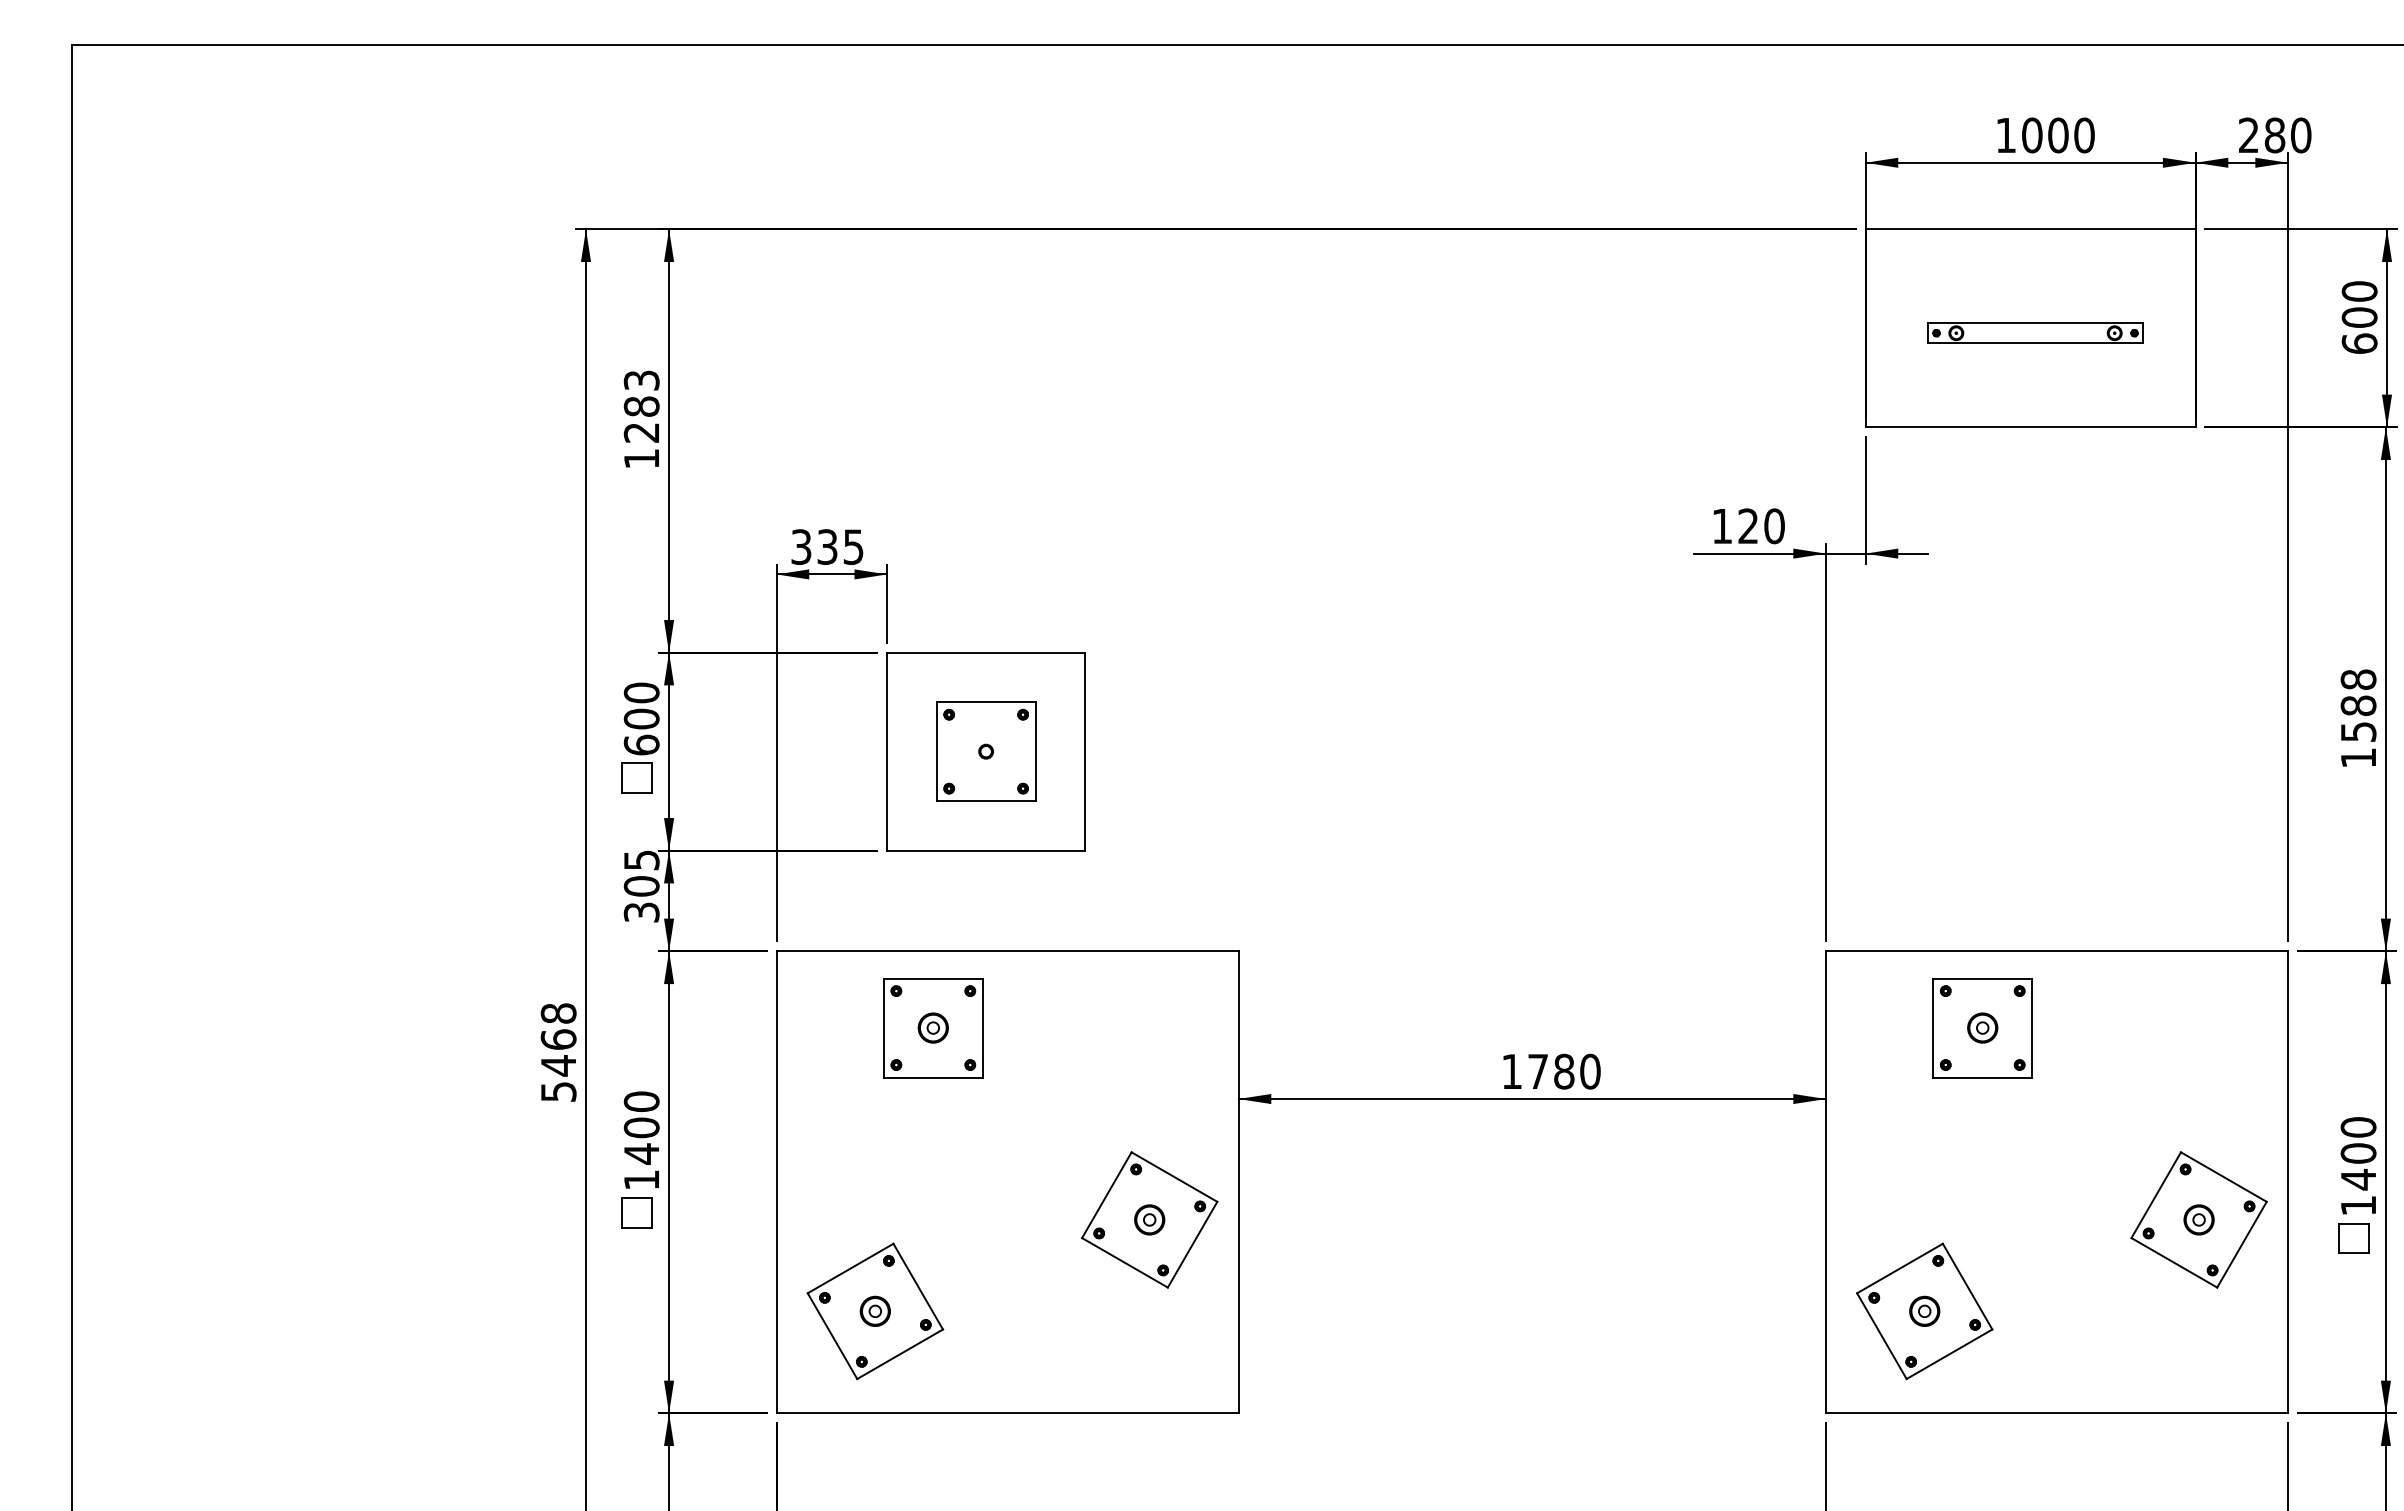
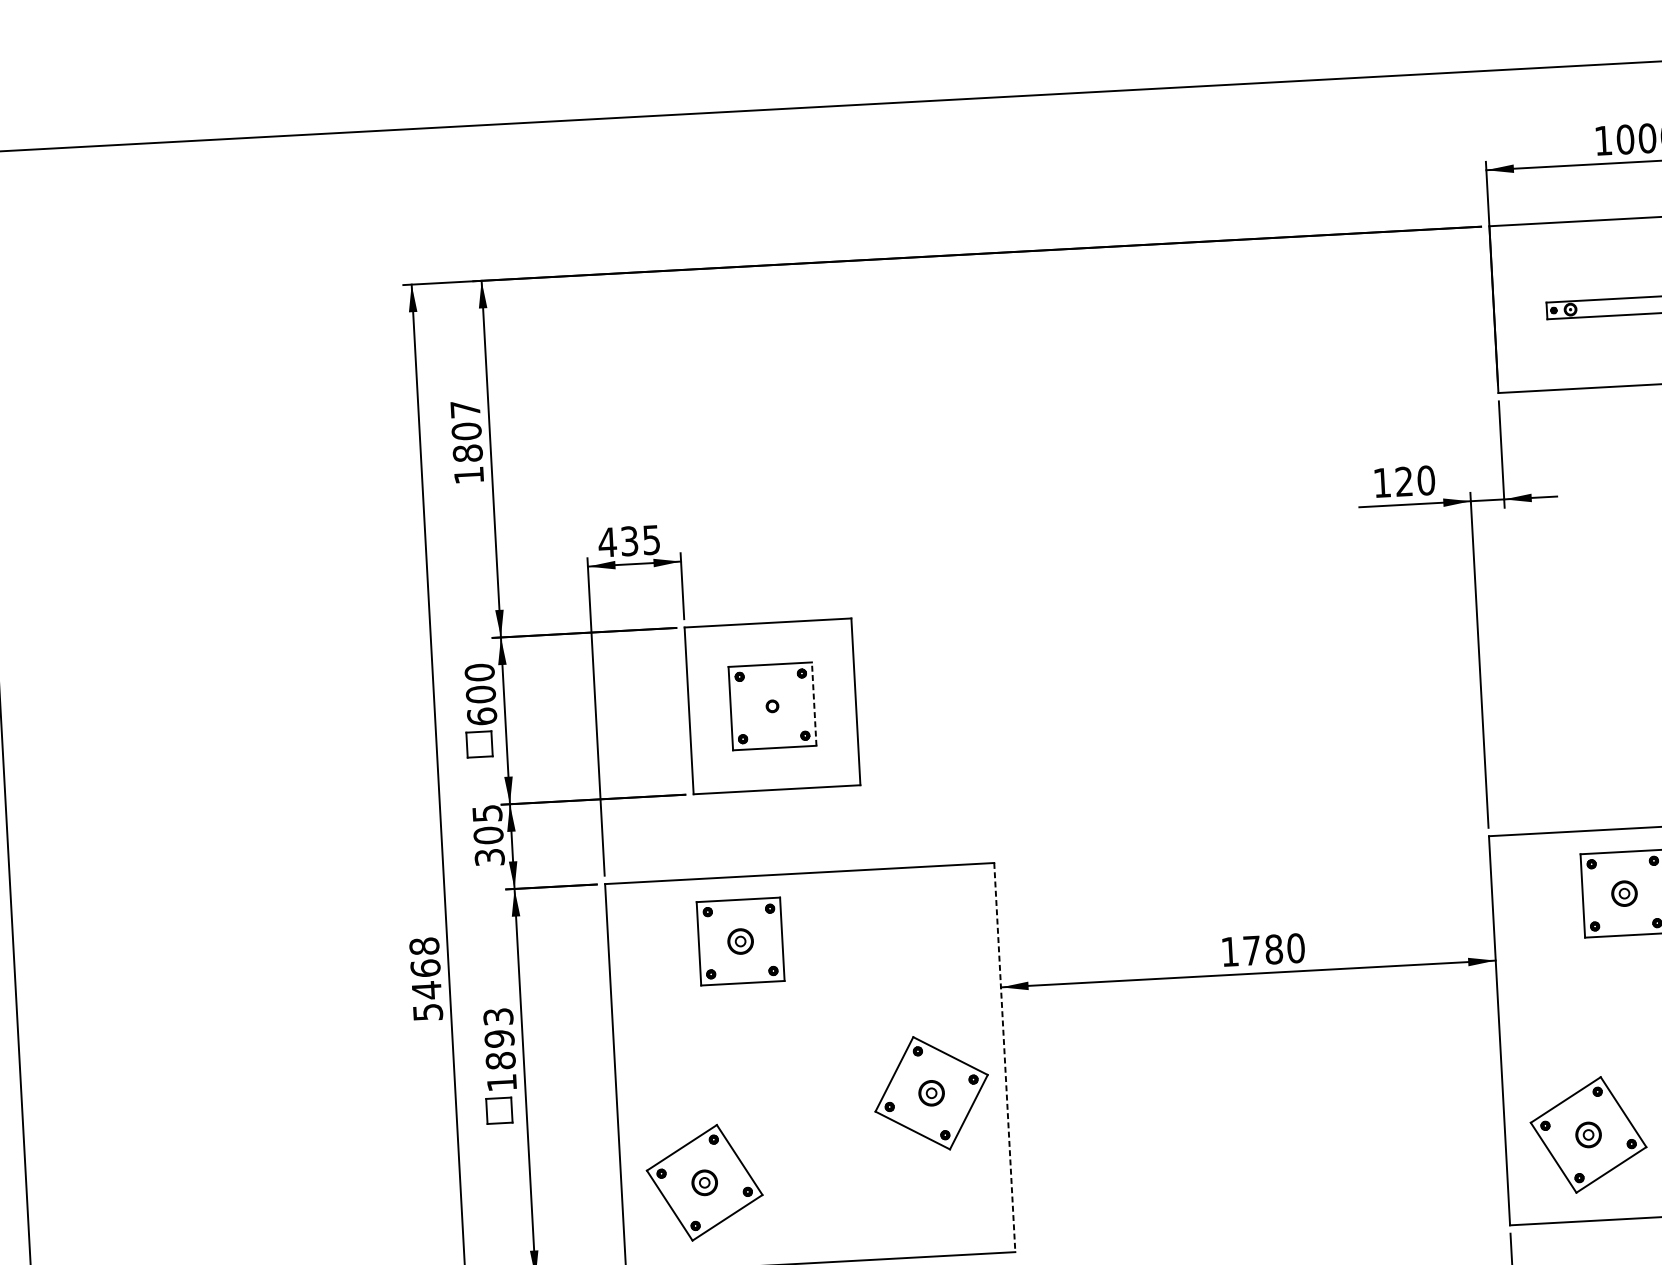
text: (641, 406) -> (466, 431), 1283 -> 1807
text: (801, 546) -> (607, 541), 335 -> 435
line: (1035, 751) -> (814, 703), solid -> dashed
text: (641, 1127) -> (499, 1038), 1400 -> 1893
line: (1238, 1182) -> (1004, 1057), solid -> dashed

